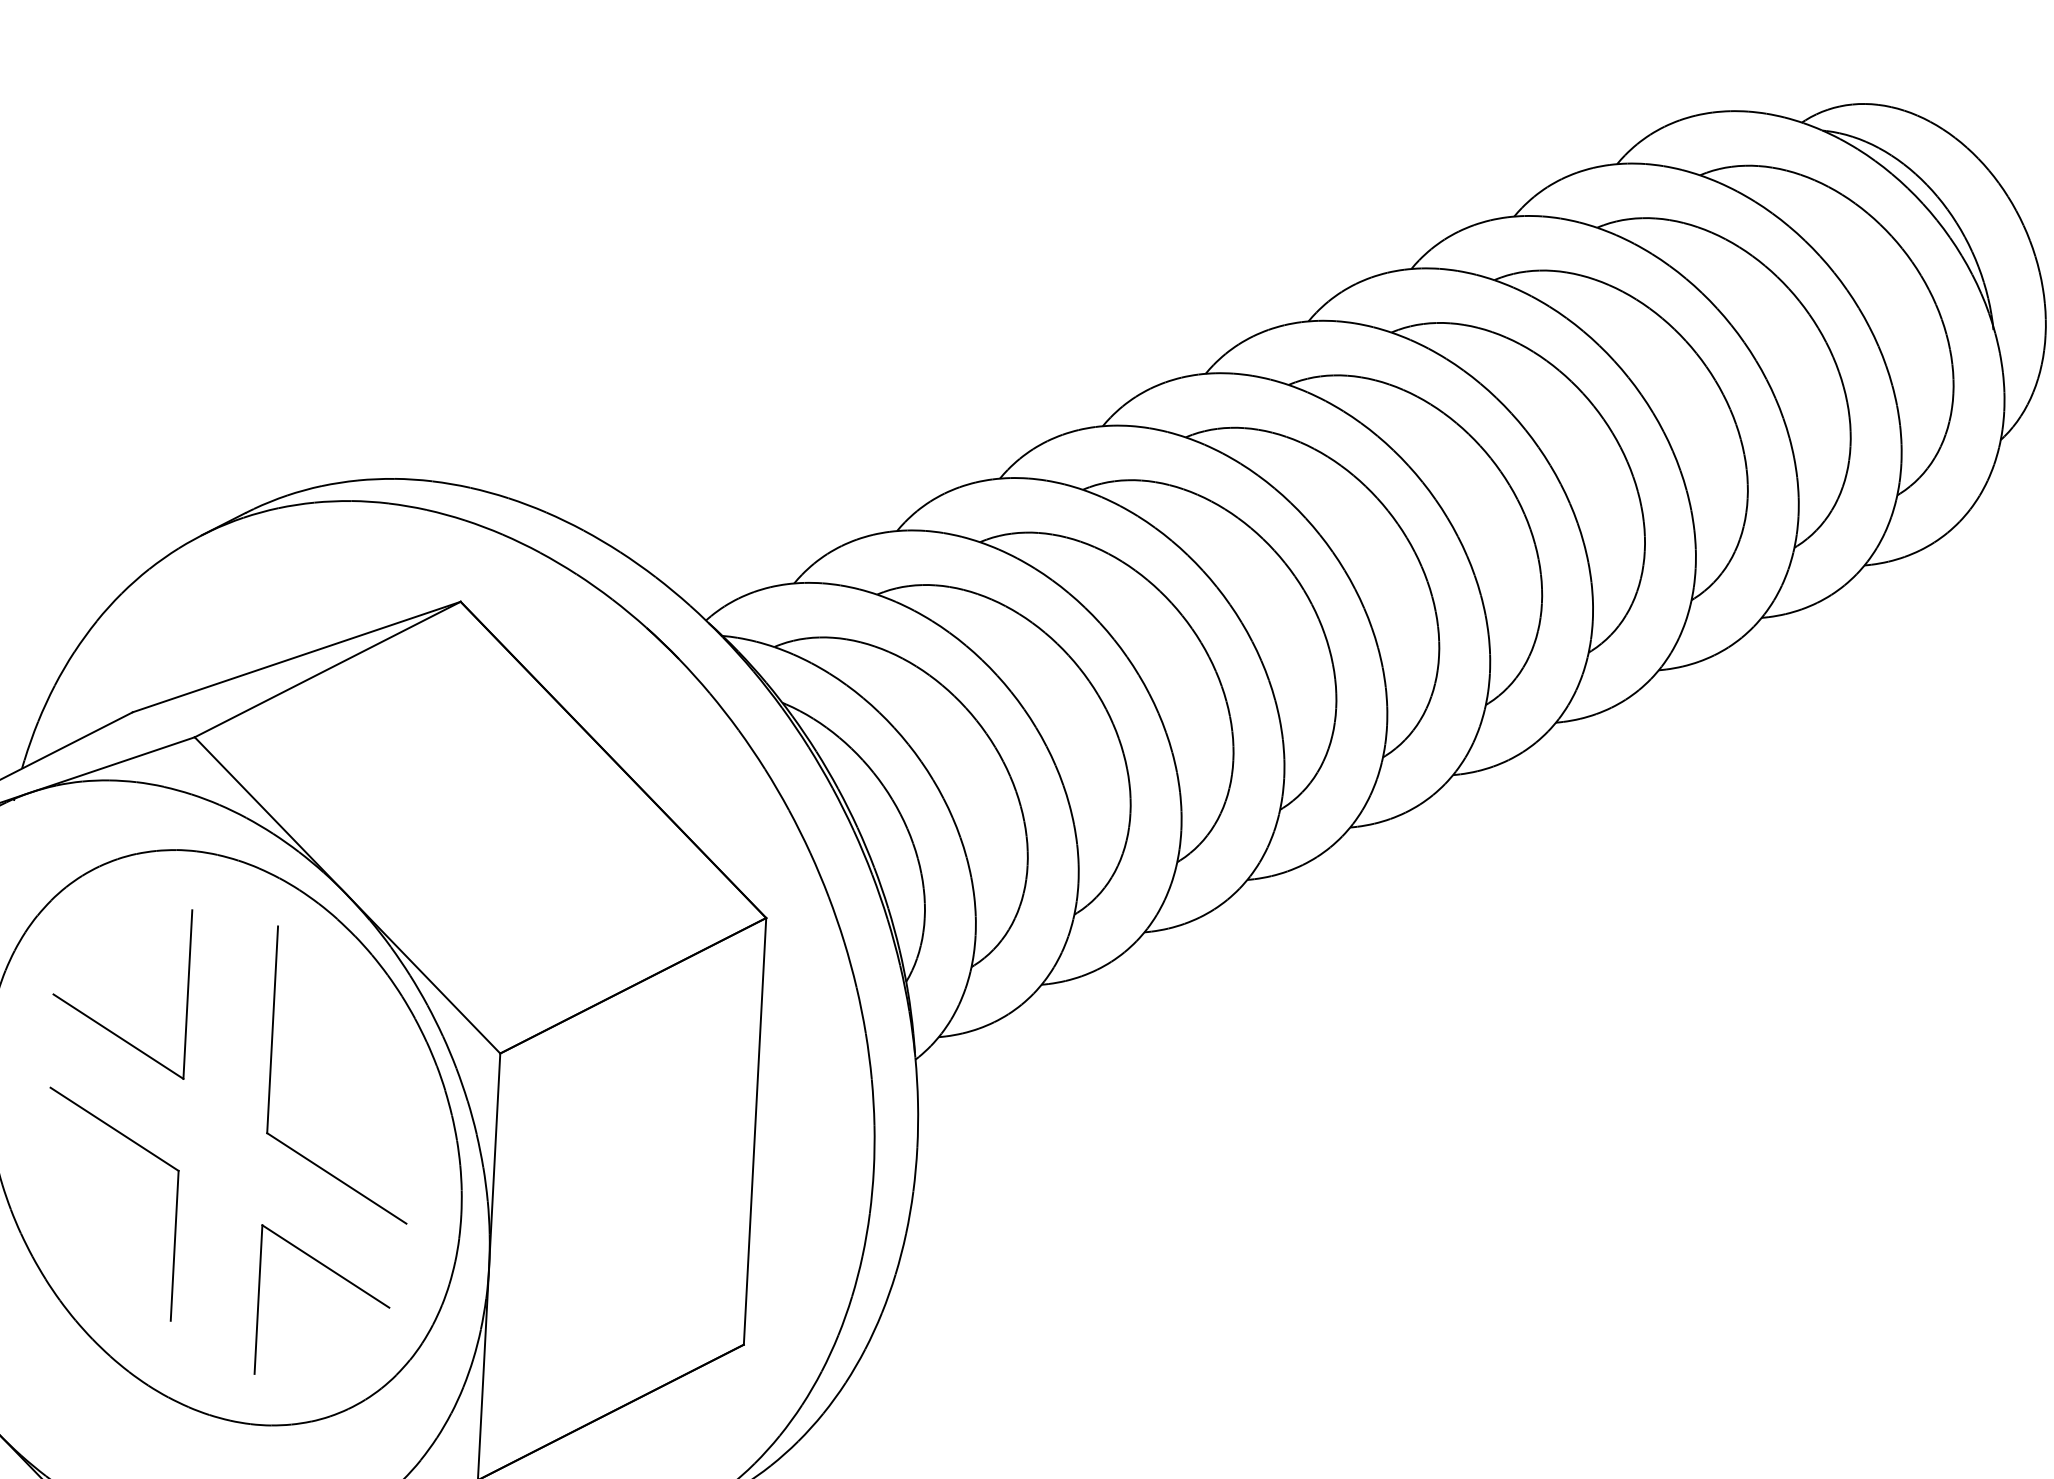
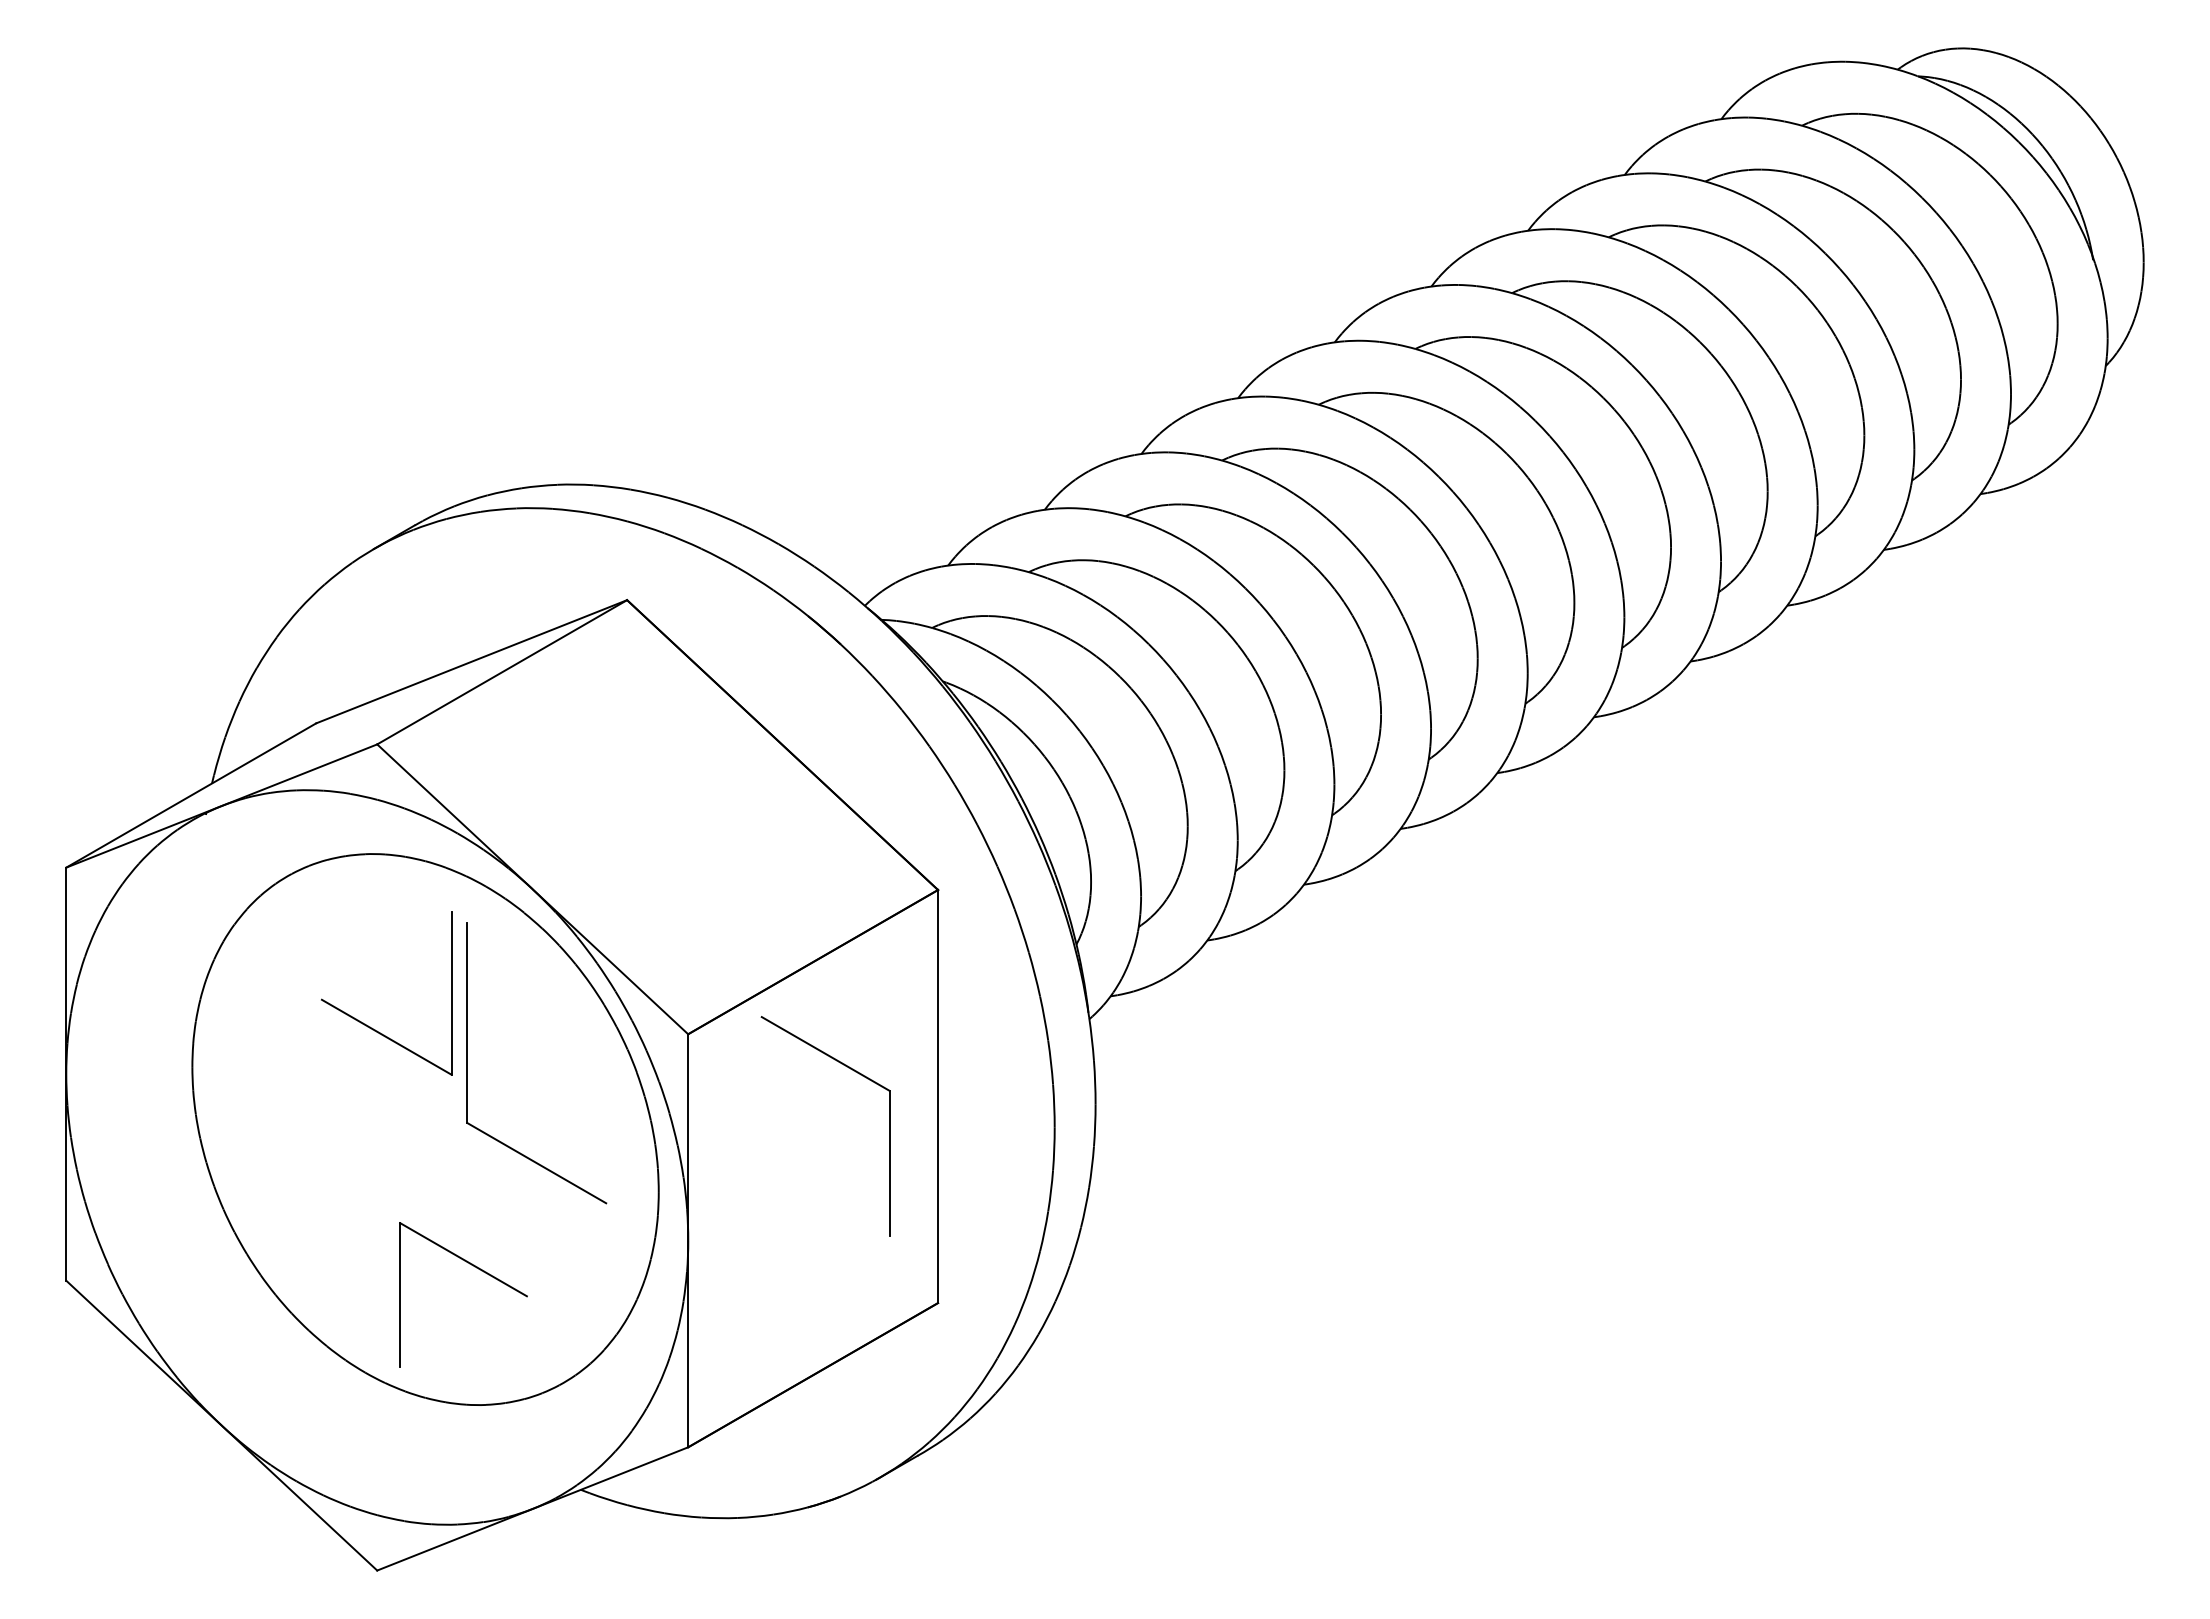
part: (97, 1021) -> (365, 1023), moved
part: (142, 1148) -> (853, 1071), moved
part: (338, 1276) -> (476, 1268), moved

